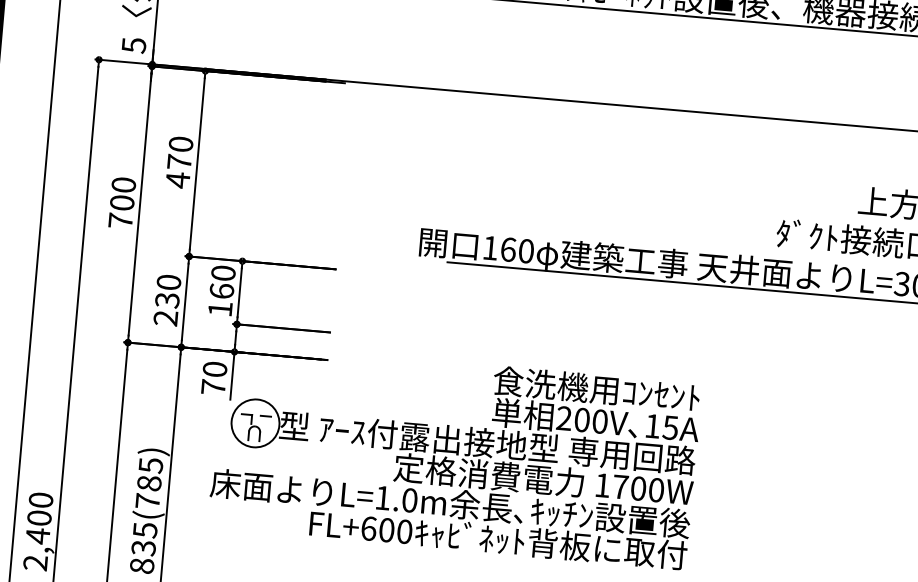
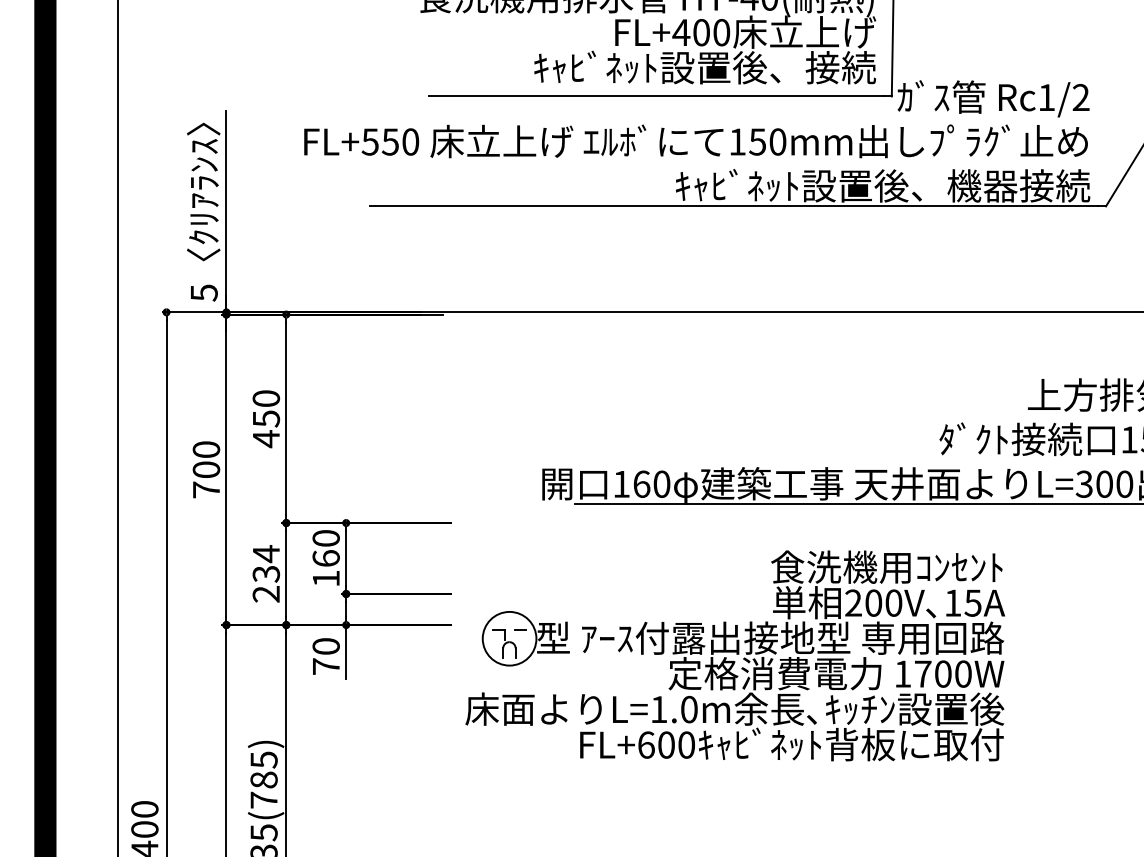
text: (179, 161) -> (266, 418), 470 -> 450
text: (169, 282) -> (266, 554), 230 -> 234
part: (455, 455) -> (735, 655), moved

